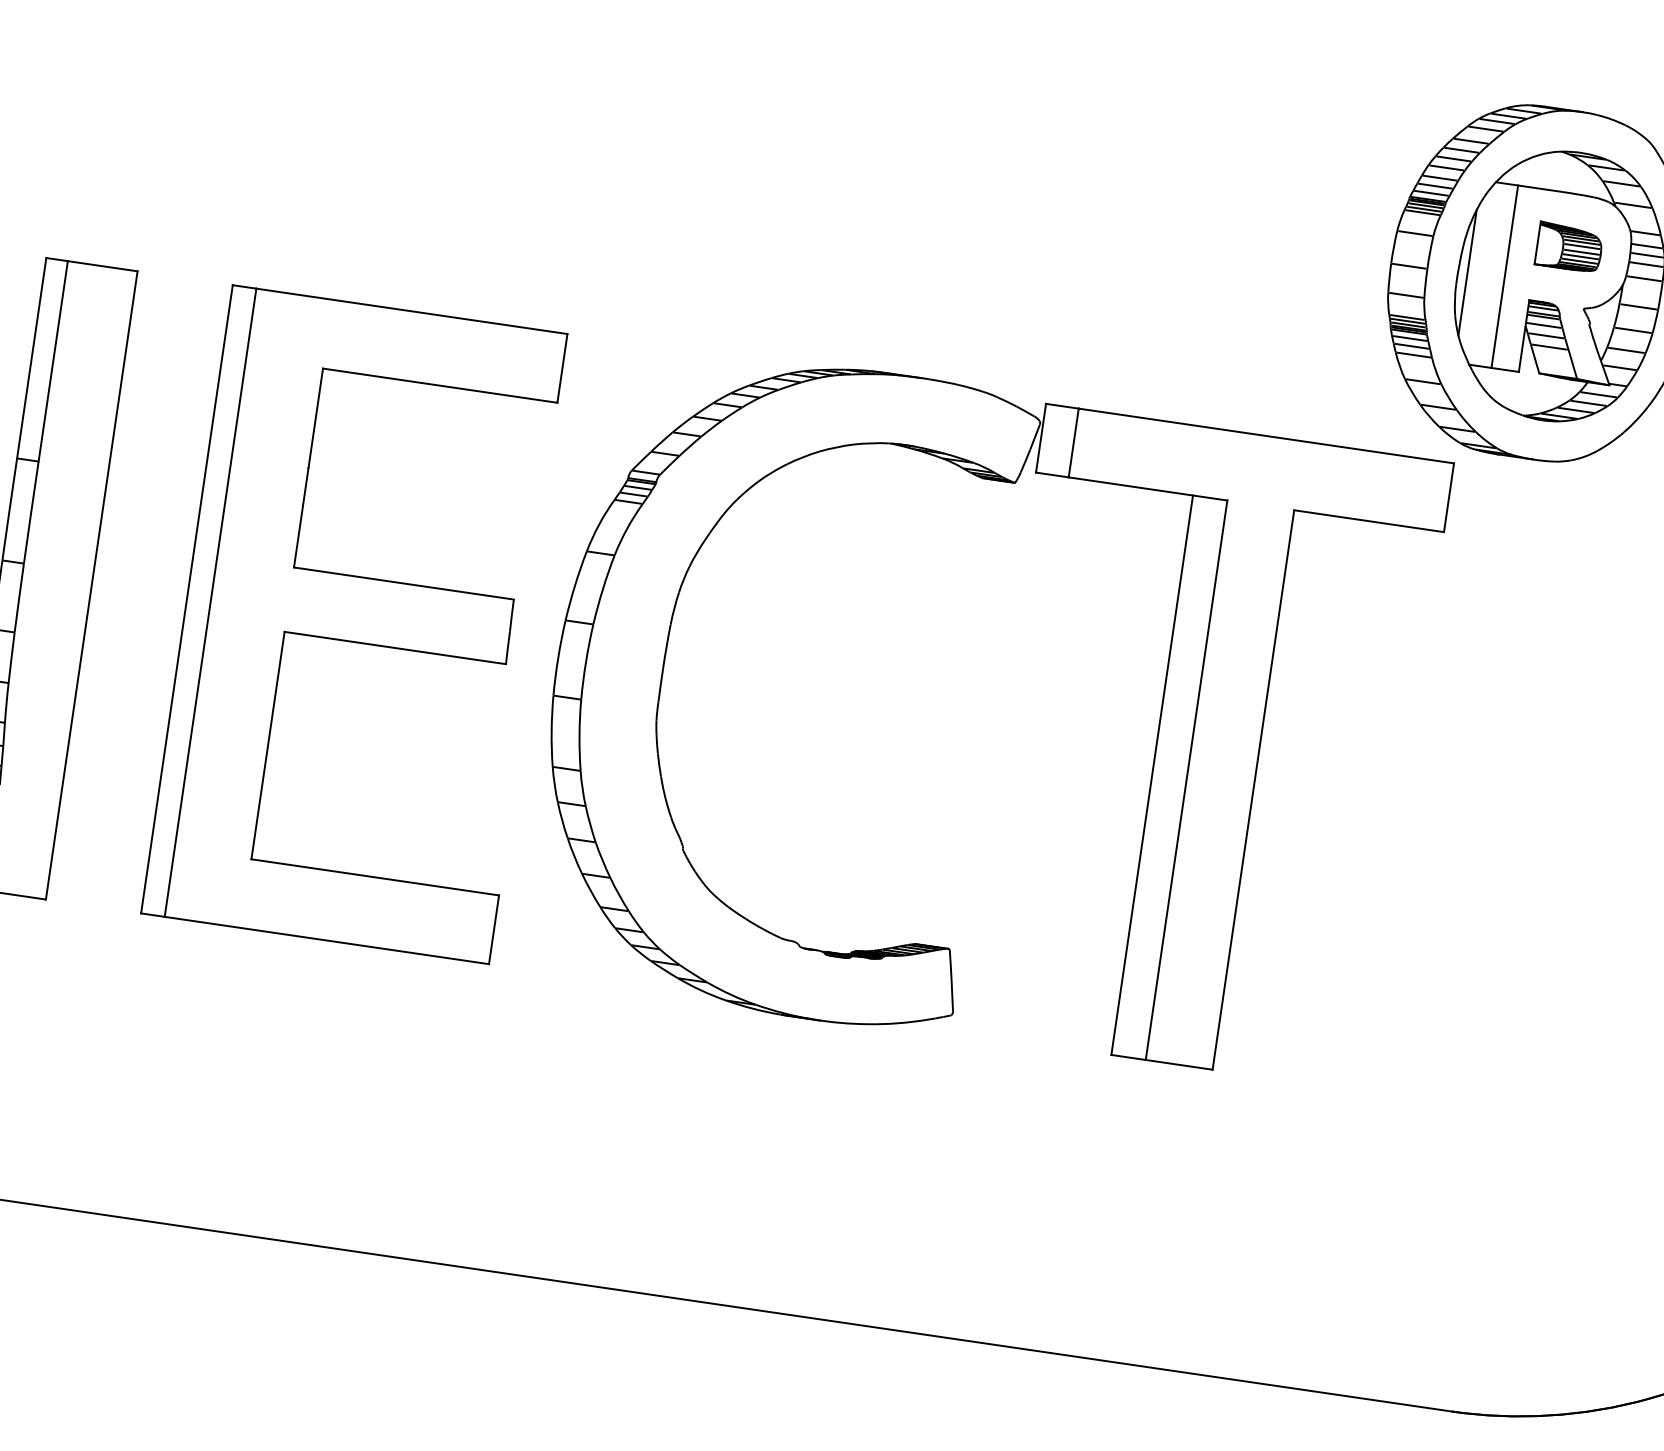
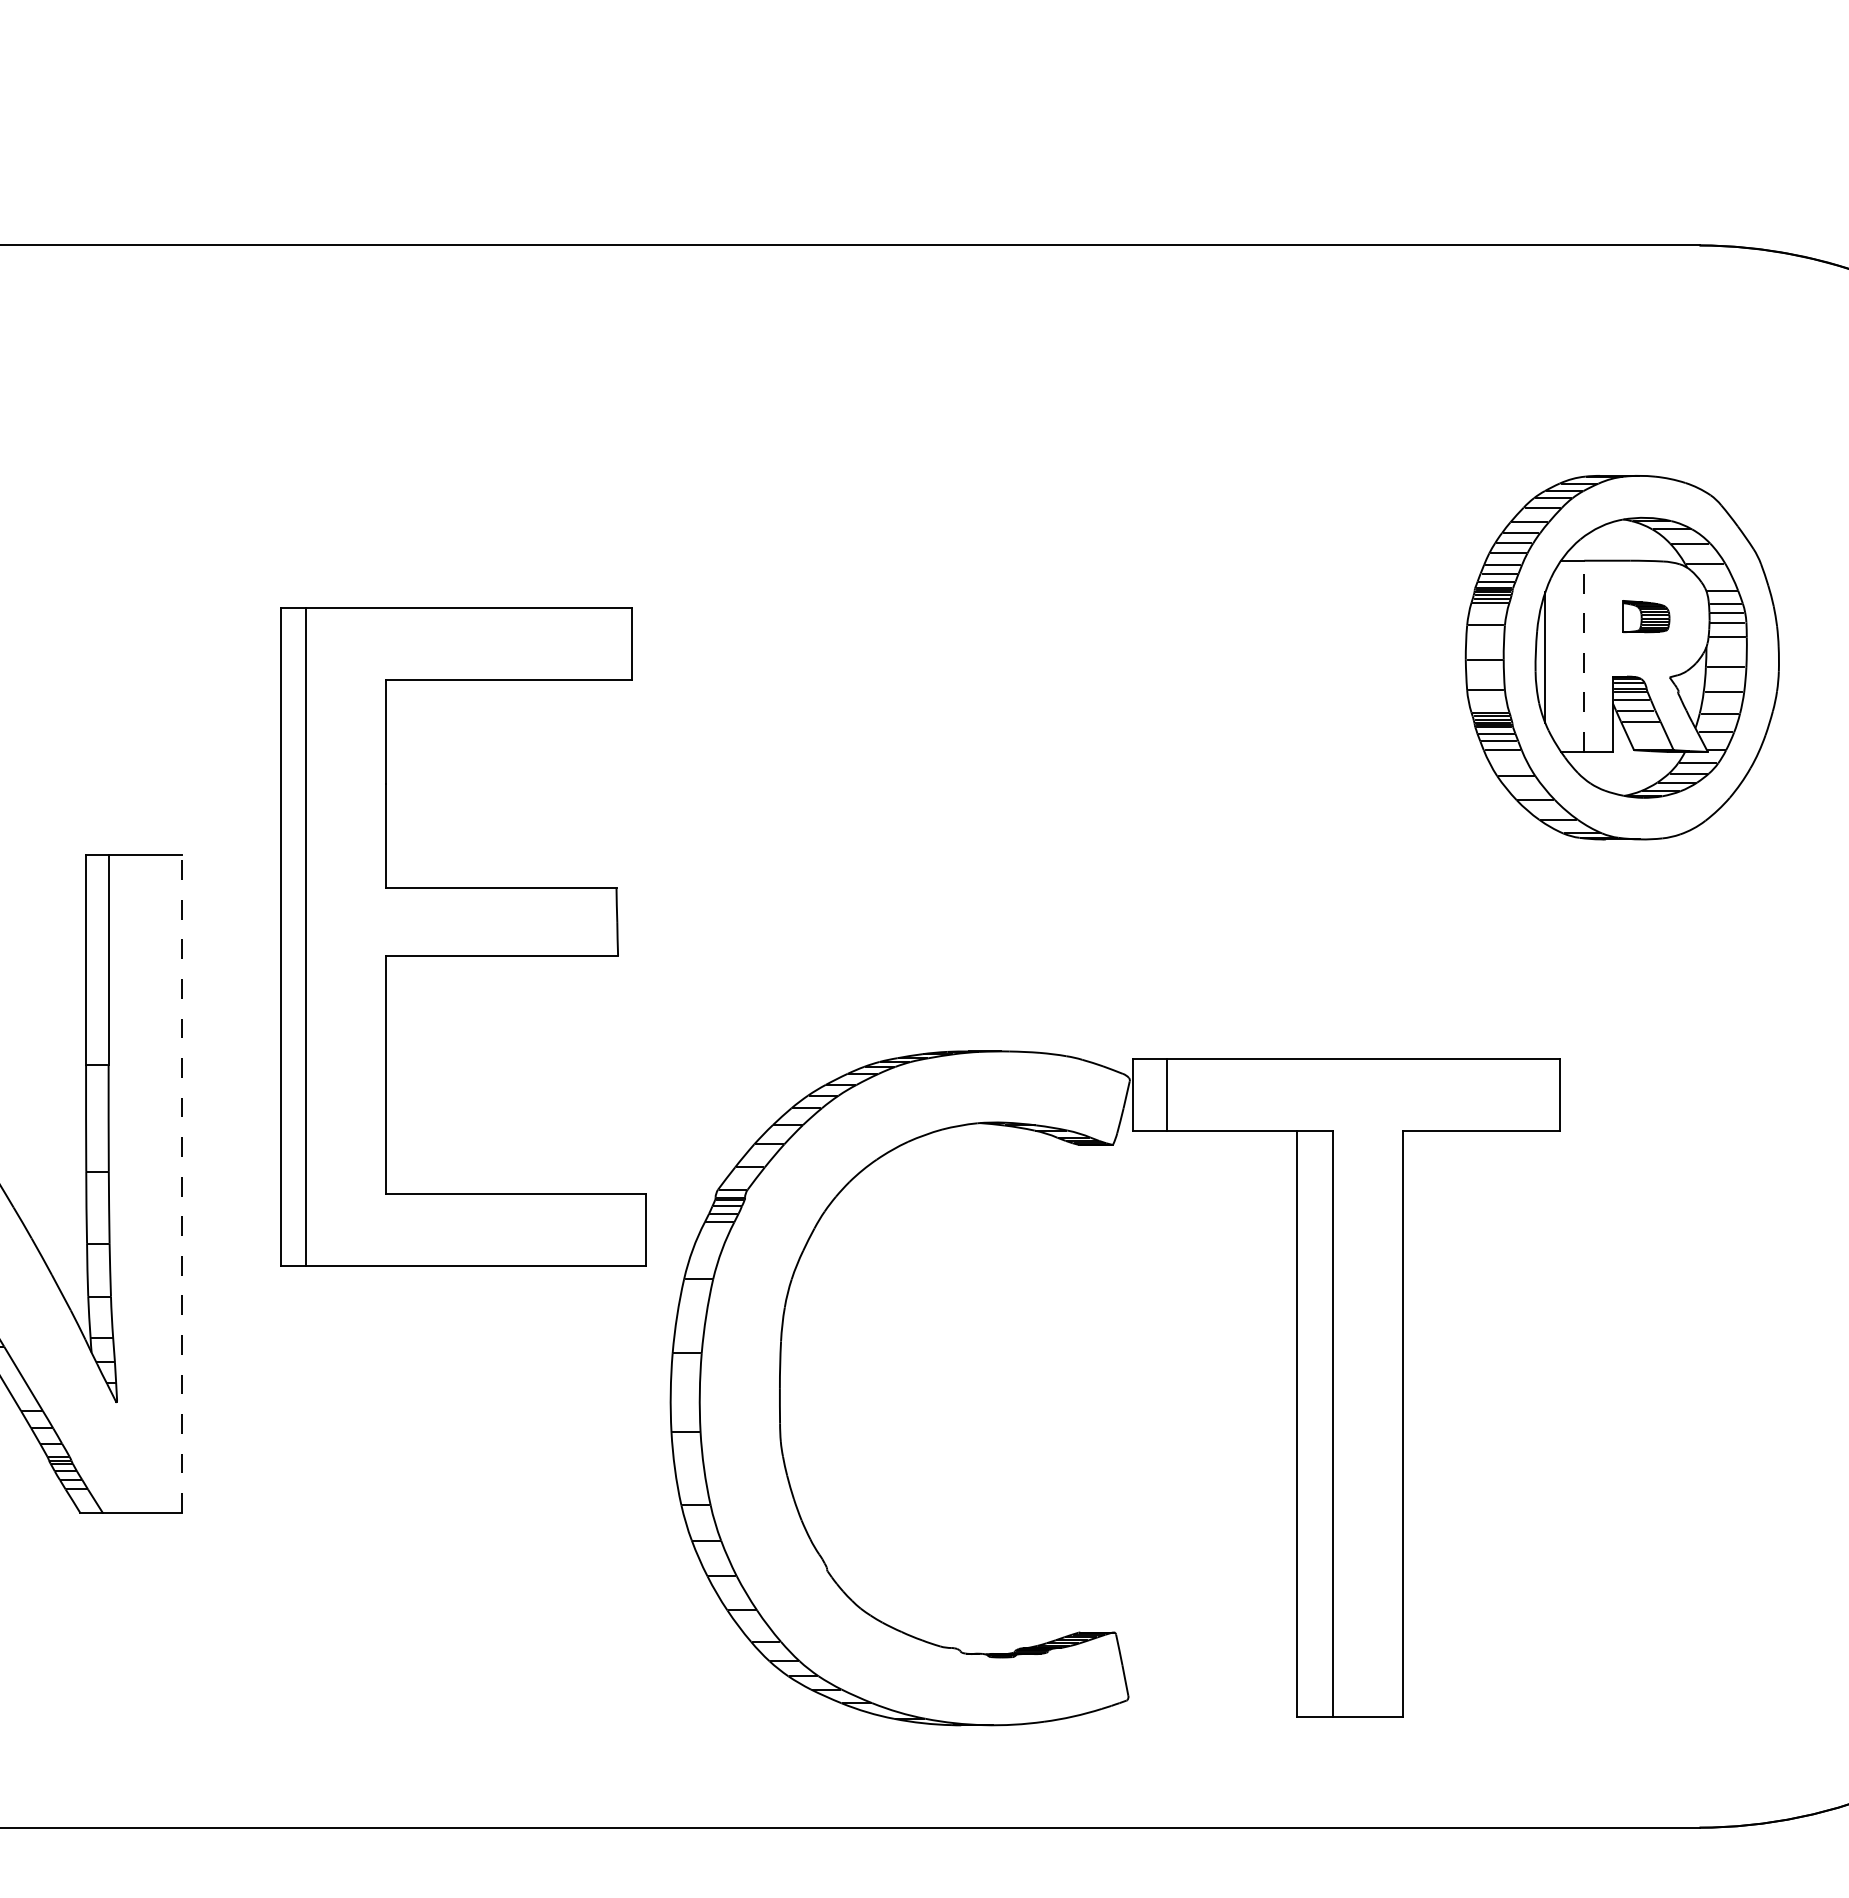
part: (1569, 247) -> (1646, 616), size x0.7
line: (1505, 277) -> (1584, 656), solid -> dashed
line: (91, 585) -> (181, 1184), solid -> dashed
part: (361, 624) -> (463, 936), moved
part: (1156, 741) -> (1296, 1388), moved

